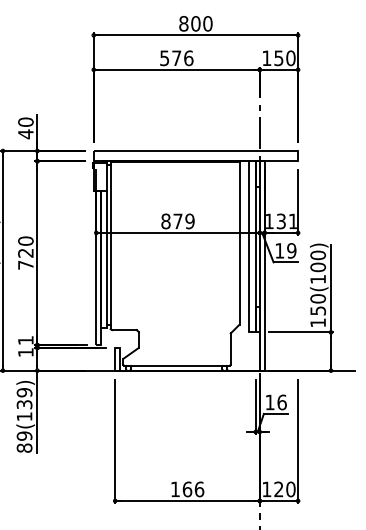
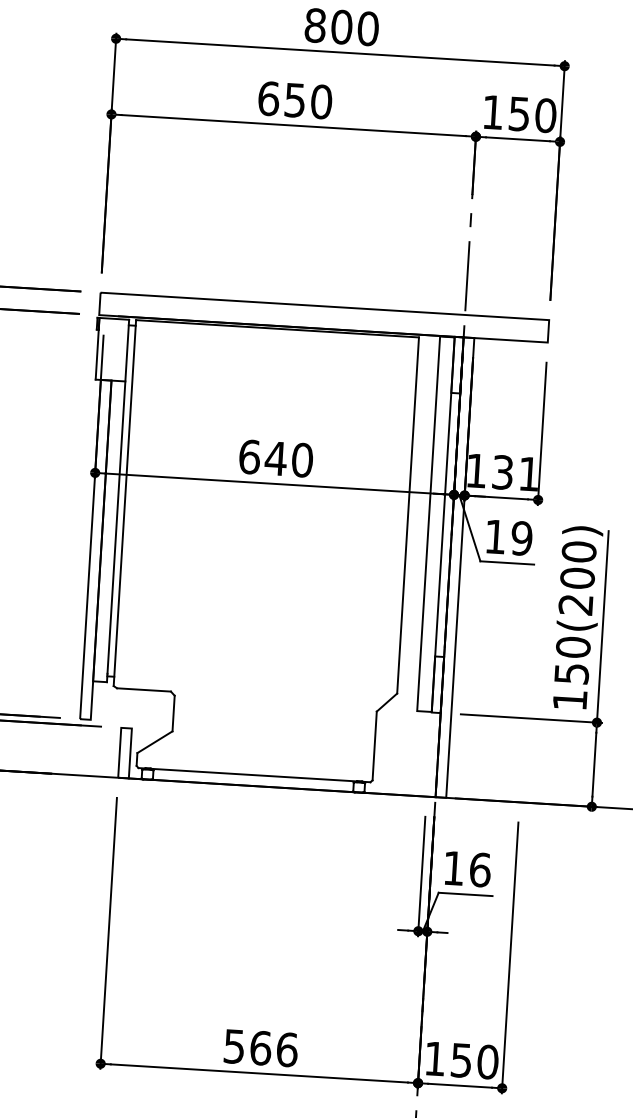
text: (176, 58) -> (294, 100), 576 -> 650
text: (177, 221) -> (274, 458), 879 -> 640
text: (317, 279) -> (574, 604), 150(100) -> 150(200)
text: (175, 489) -> (234, 1046), 166 -> 566
text: (278, 489) -> (460, 1060), 120 -> 150

